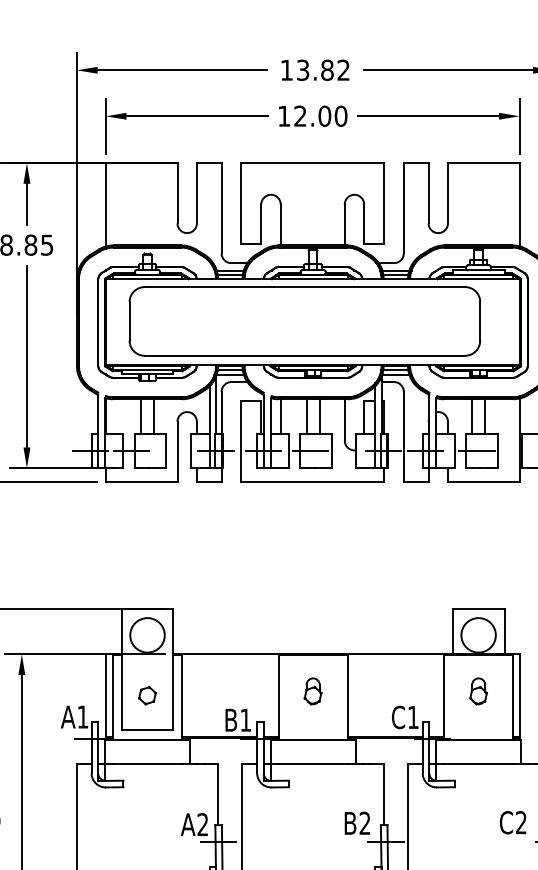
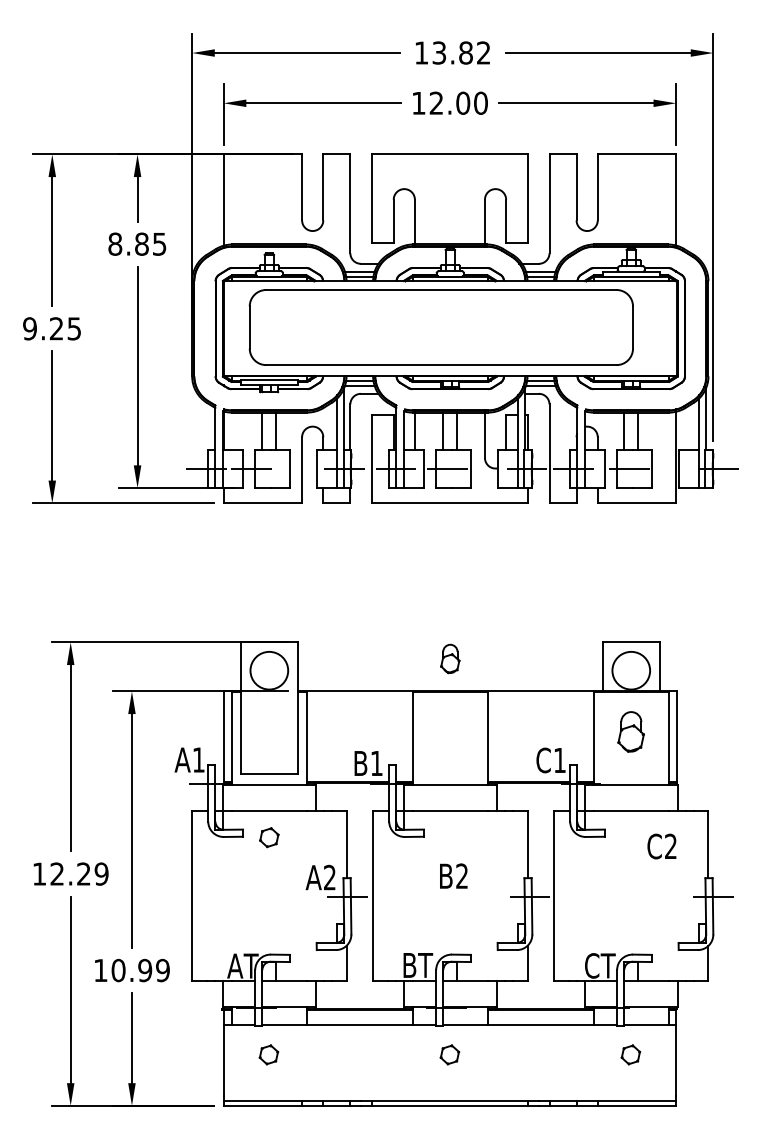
part: (313, 690) -> (450, 658), moved
part: (478, 690) -> (631, 731), size x1.4
part: (147, 695) -> (269, 837), moved
text: (357, 822) -> (453, 875), moved
text: (512, 822) -> (661, 846), moved

